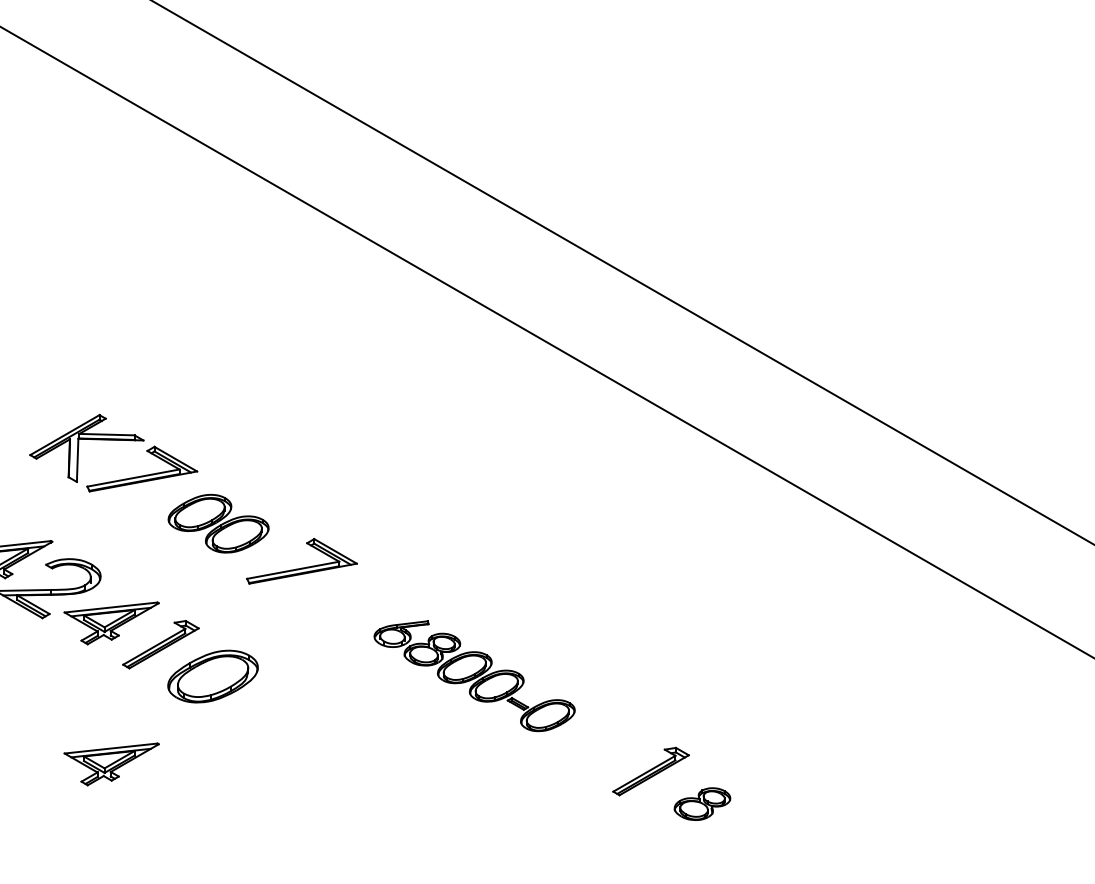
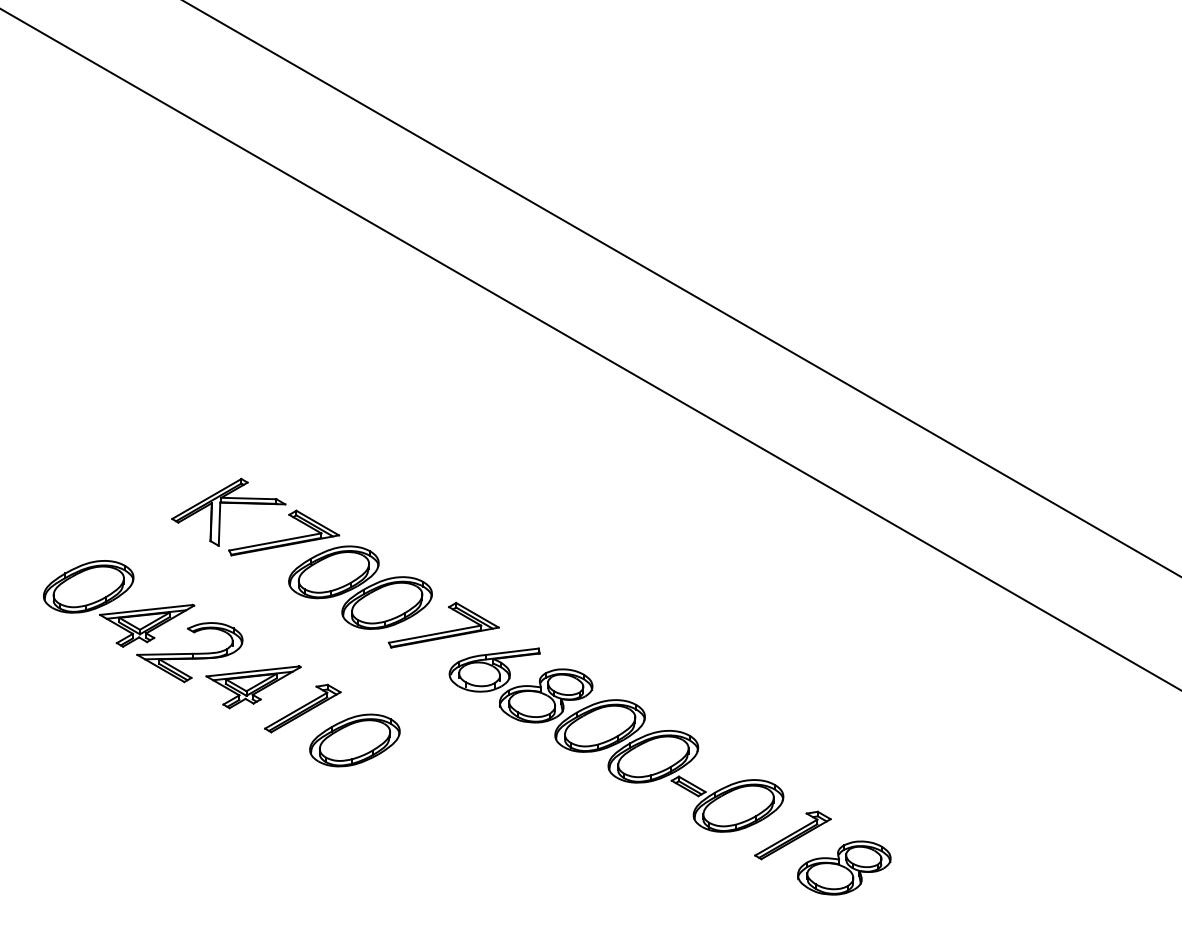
part: (218, 523) -> (360, 587), size x1.43
part: (474, 675) -> (616, 739), size x1.67
part: (111, 764) -> (253, 828), removed
part: (702, 803) -> (844, 867), size x1.67

